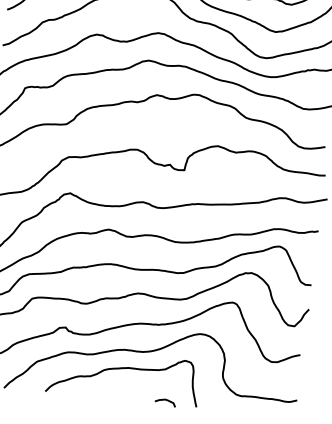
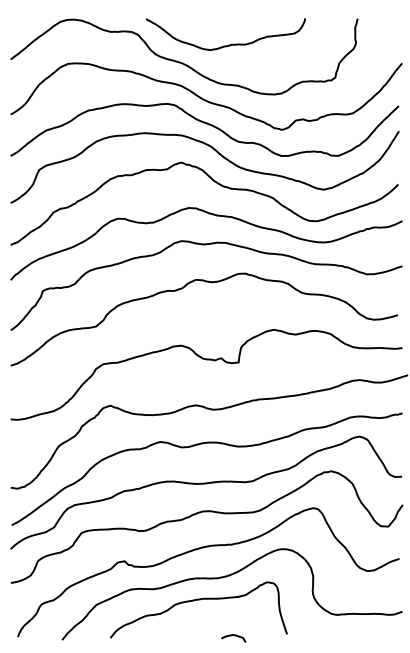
curve: (166, 401) -> (234, 636), moved

